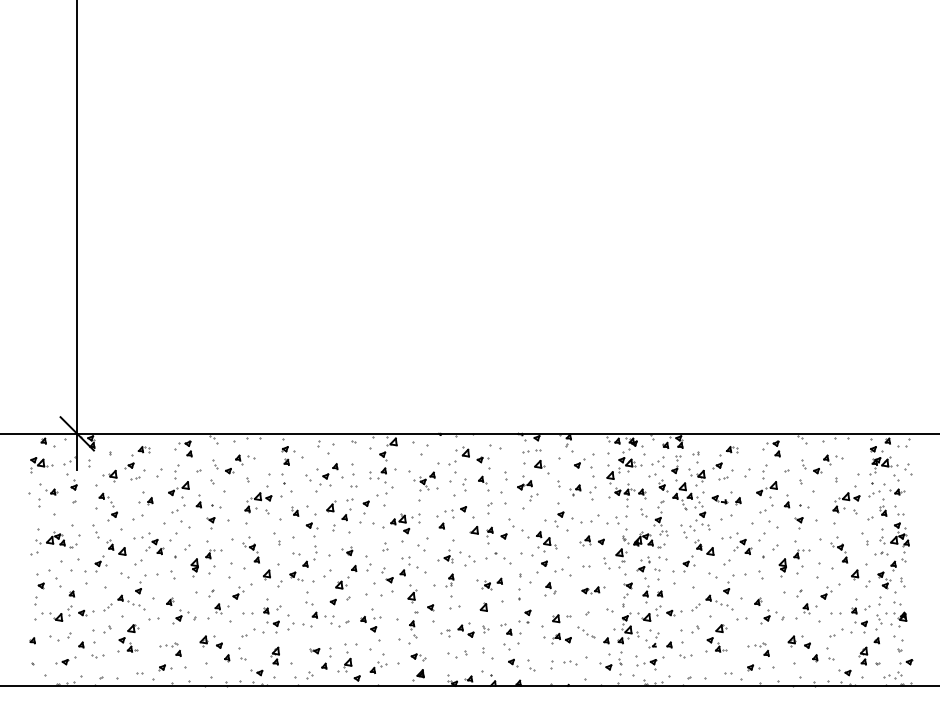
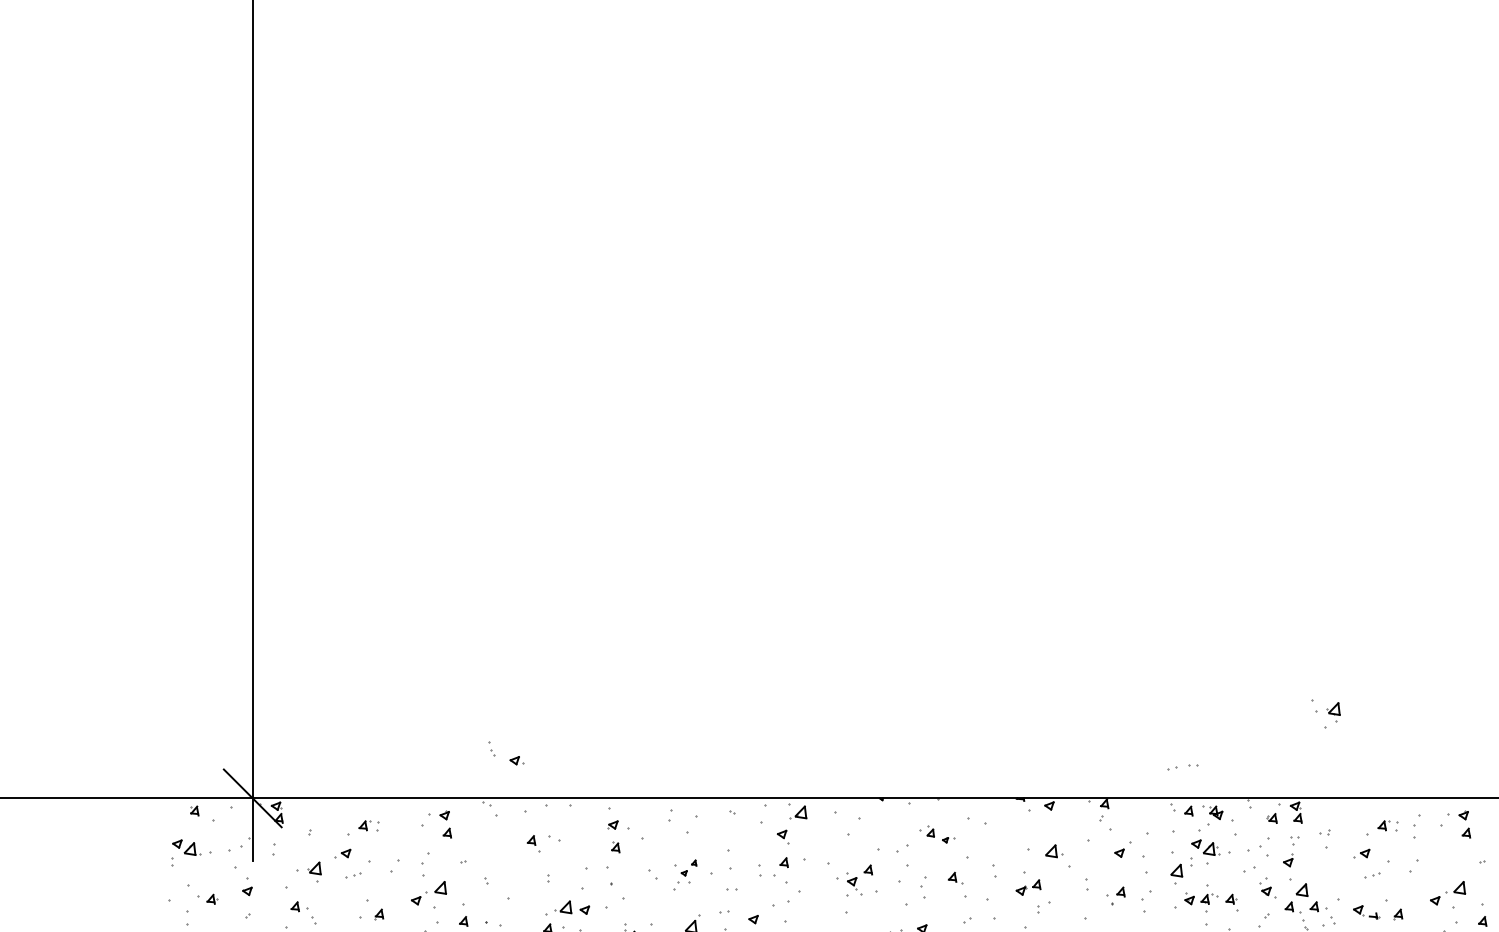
part: (531, 451) -> (1181, 768), moved
part: (472, 454) -> (937, 834), size x0.6
part: (223, 466) -> (506, 752), moved
part: (764, 471) -> (1415, 825), moved
part: (326, 477) -> (684, 874), size x0.6
part: (696, 477) -> (1325, 714), moved

